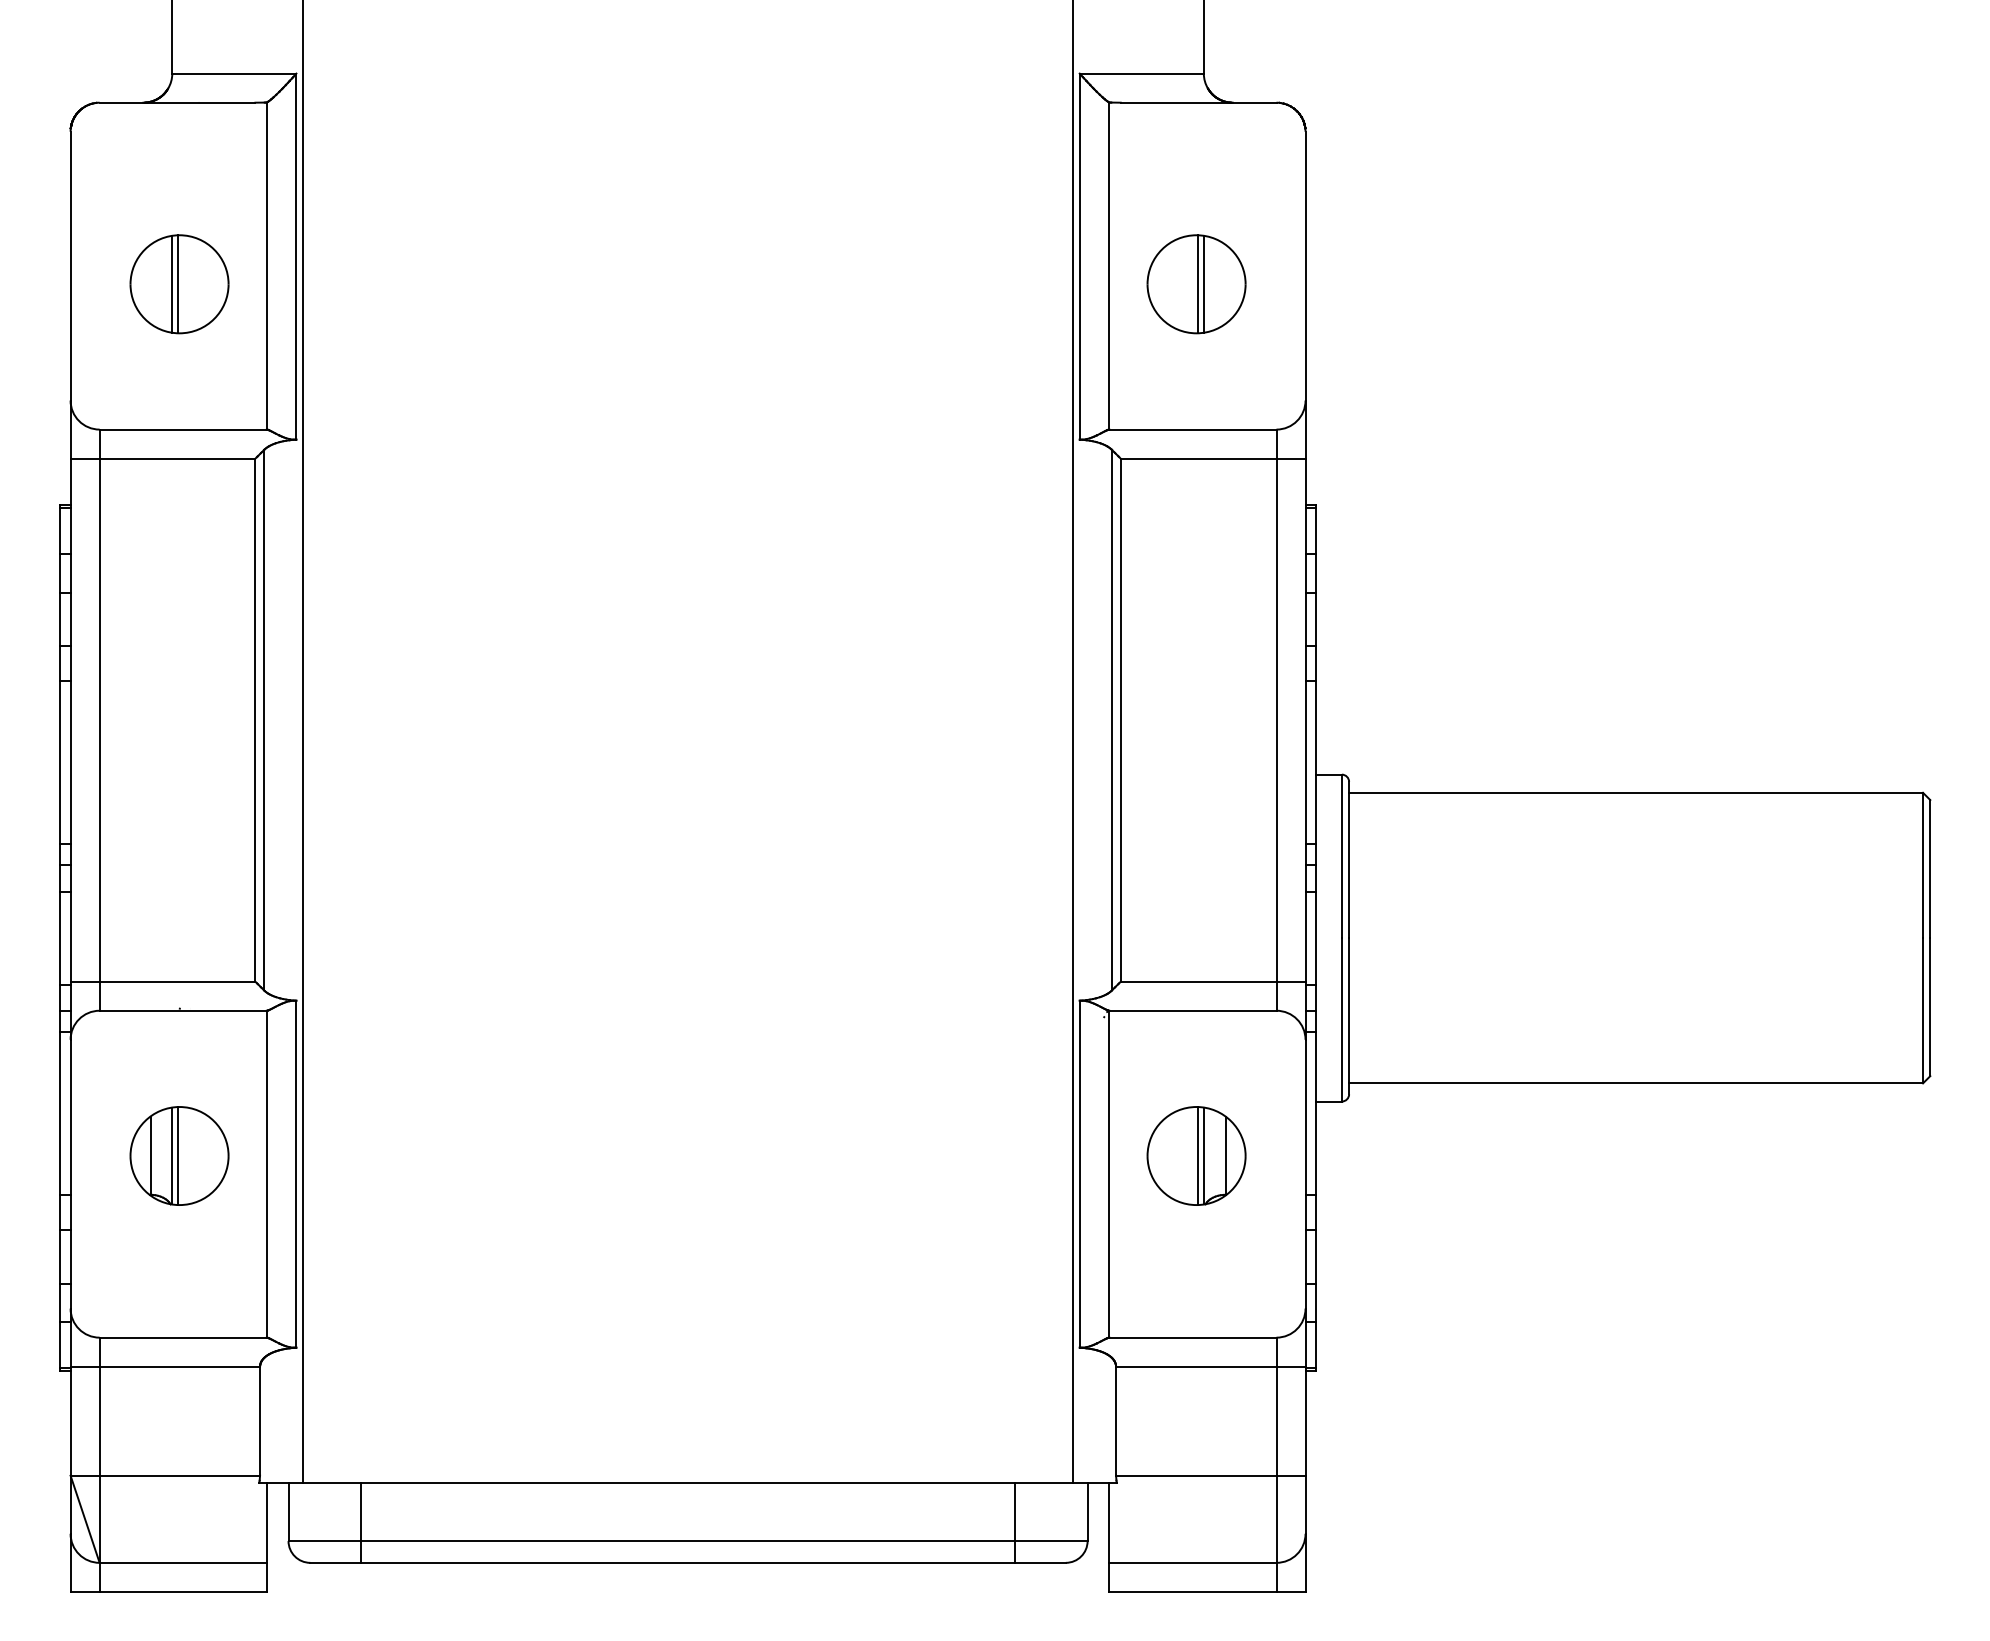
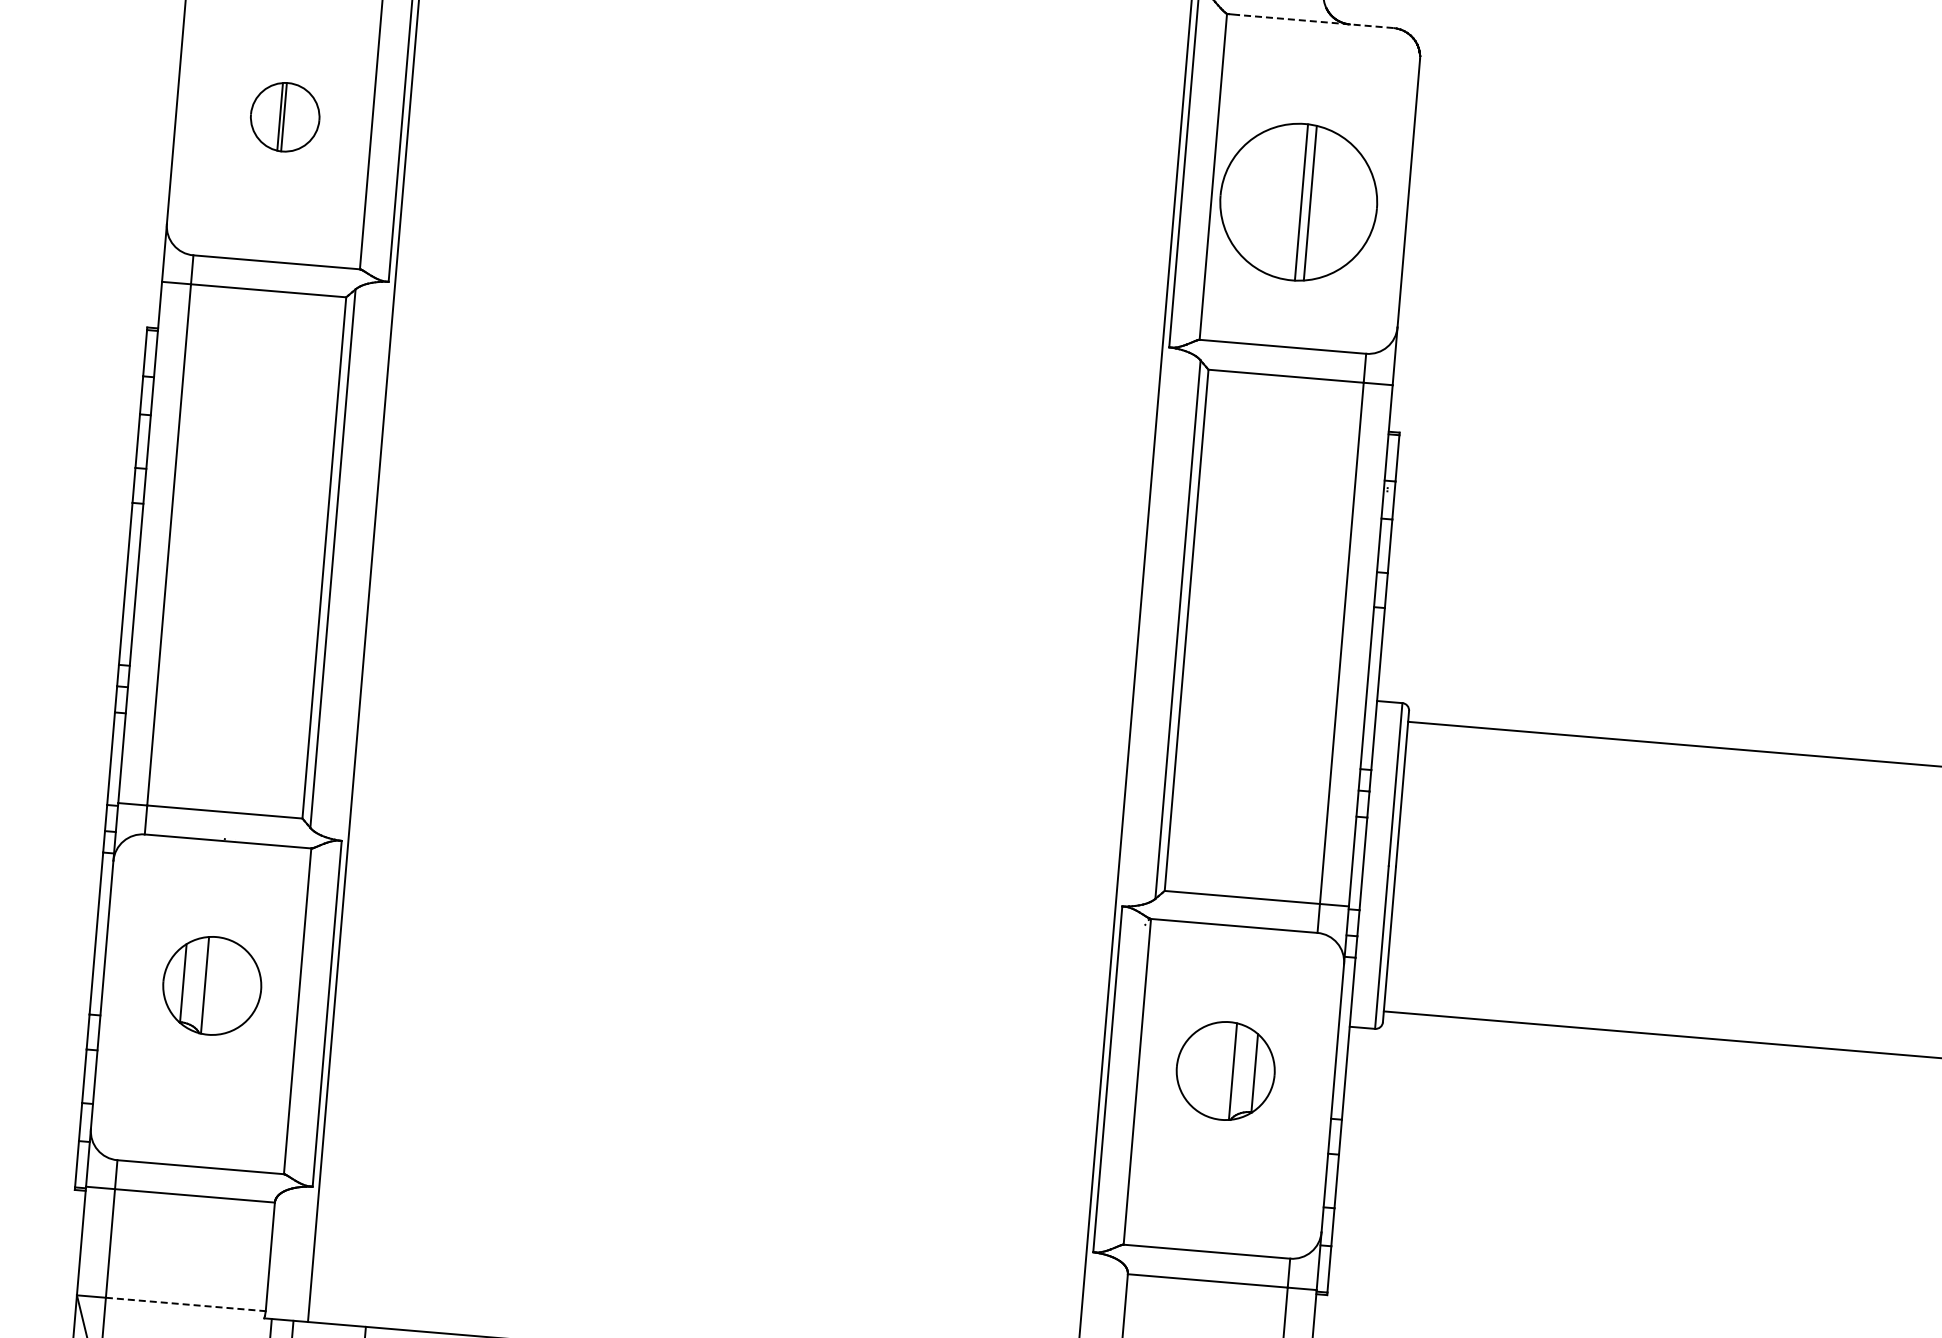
line: (1198, 102) -> (1315, 21), solid -> dashed
part: (179, 284) -> (285, 117), size x0.7
part: (1196, 284) -> (1298, 202), size x1.6
line: (177, 1155) -> (210, 985), removed
line: (1198, 1155) -> (1227, 1070), removed
line: (180, 1475) -> (186, 1304), solid -> dashed

